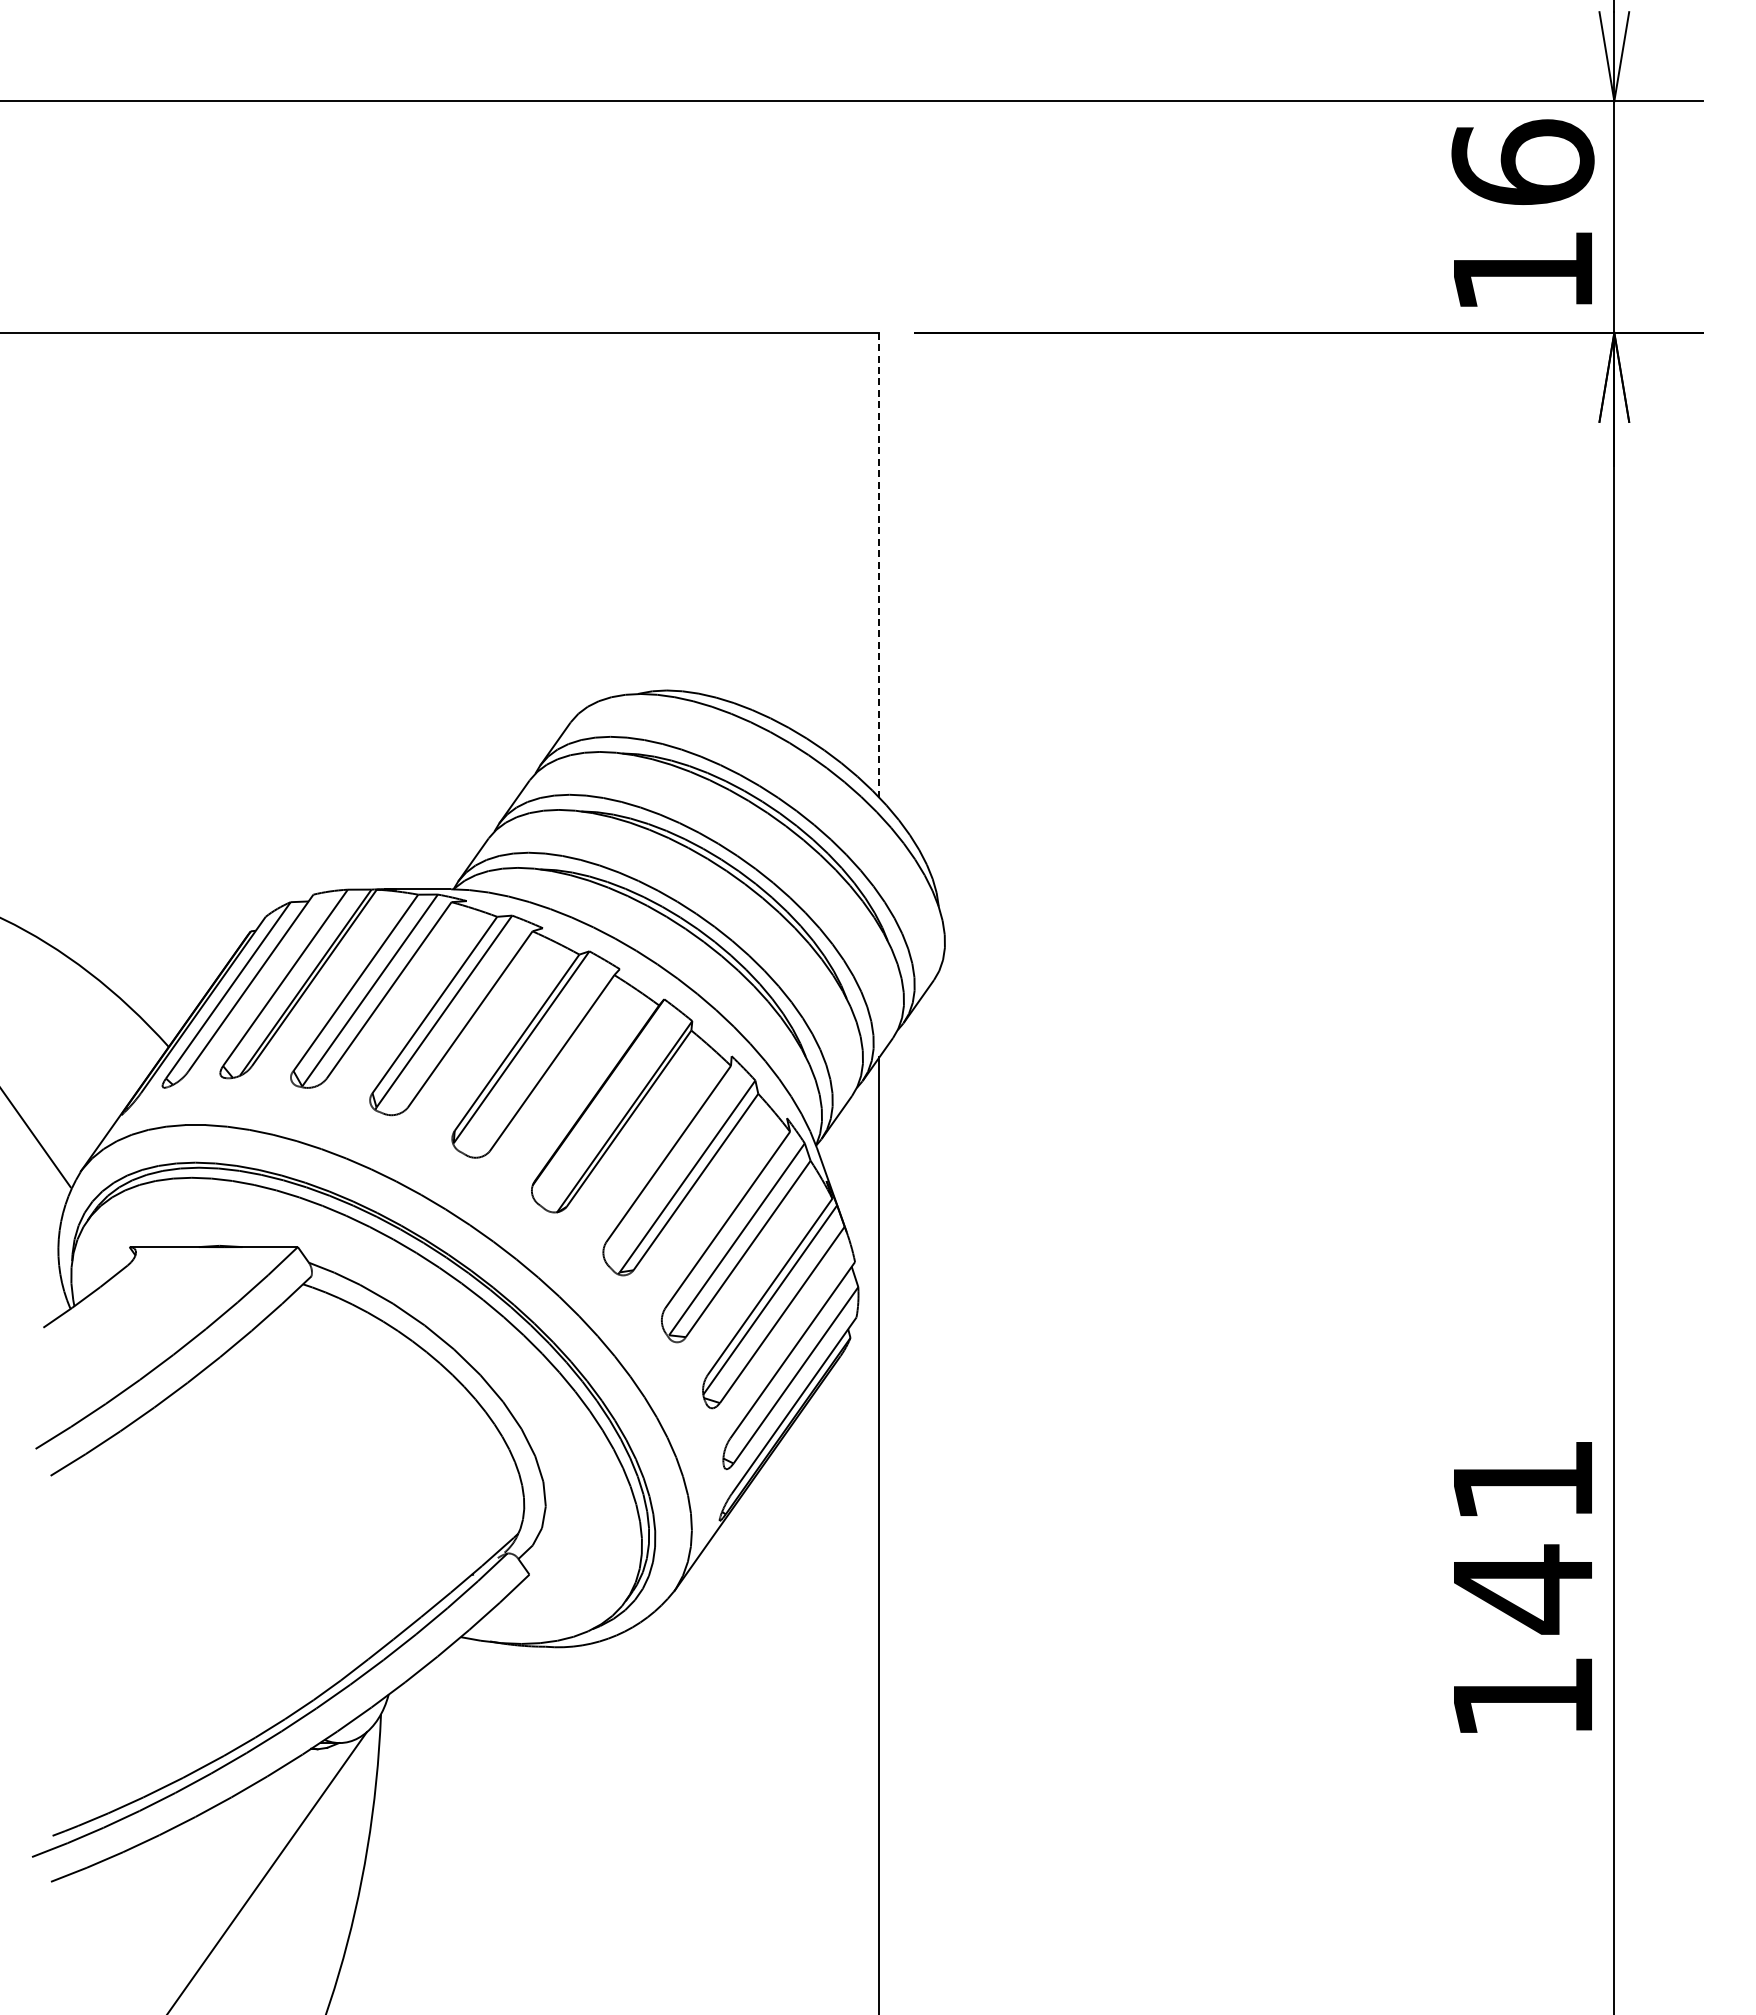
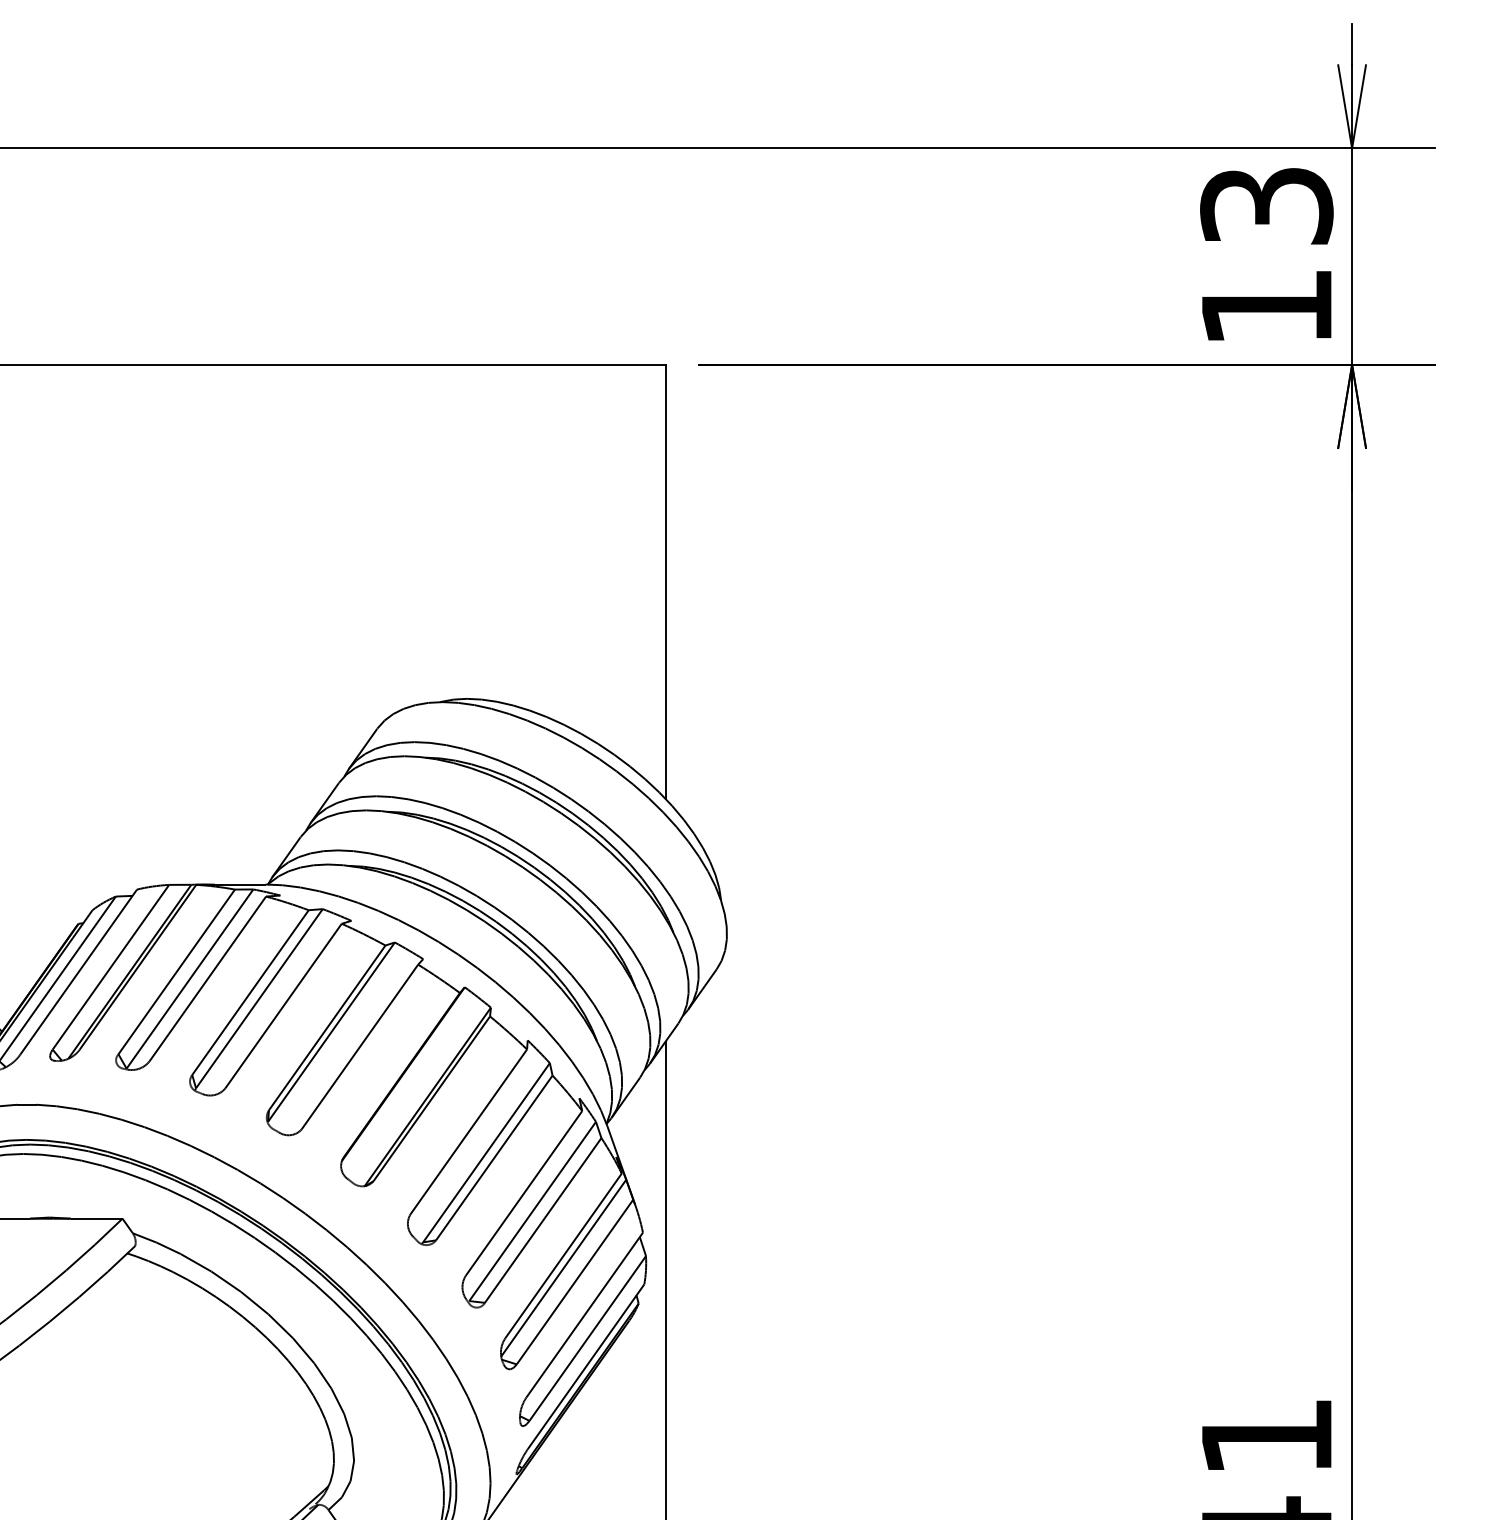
text: (1522, 161) -> (1266, 204), 16 -> 13
line: (879, 564) -> (665, 581), dashed -> solid

